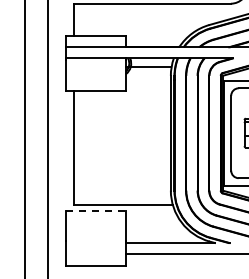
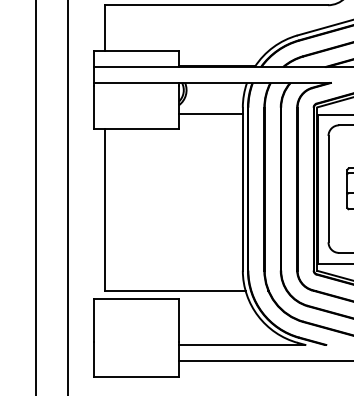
line: (147, 67) -> (209, 114), moved
line: (95, 210) -> (135, 298), dashed -> solid

